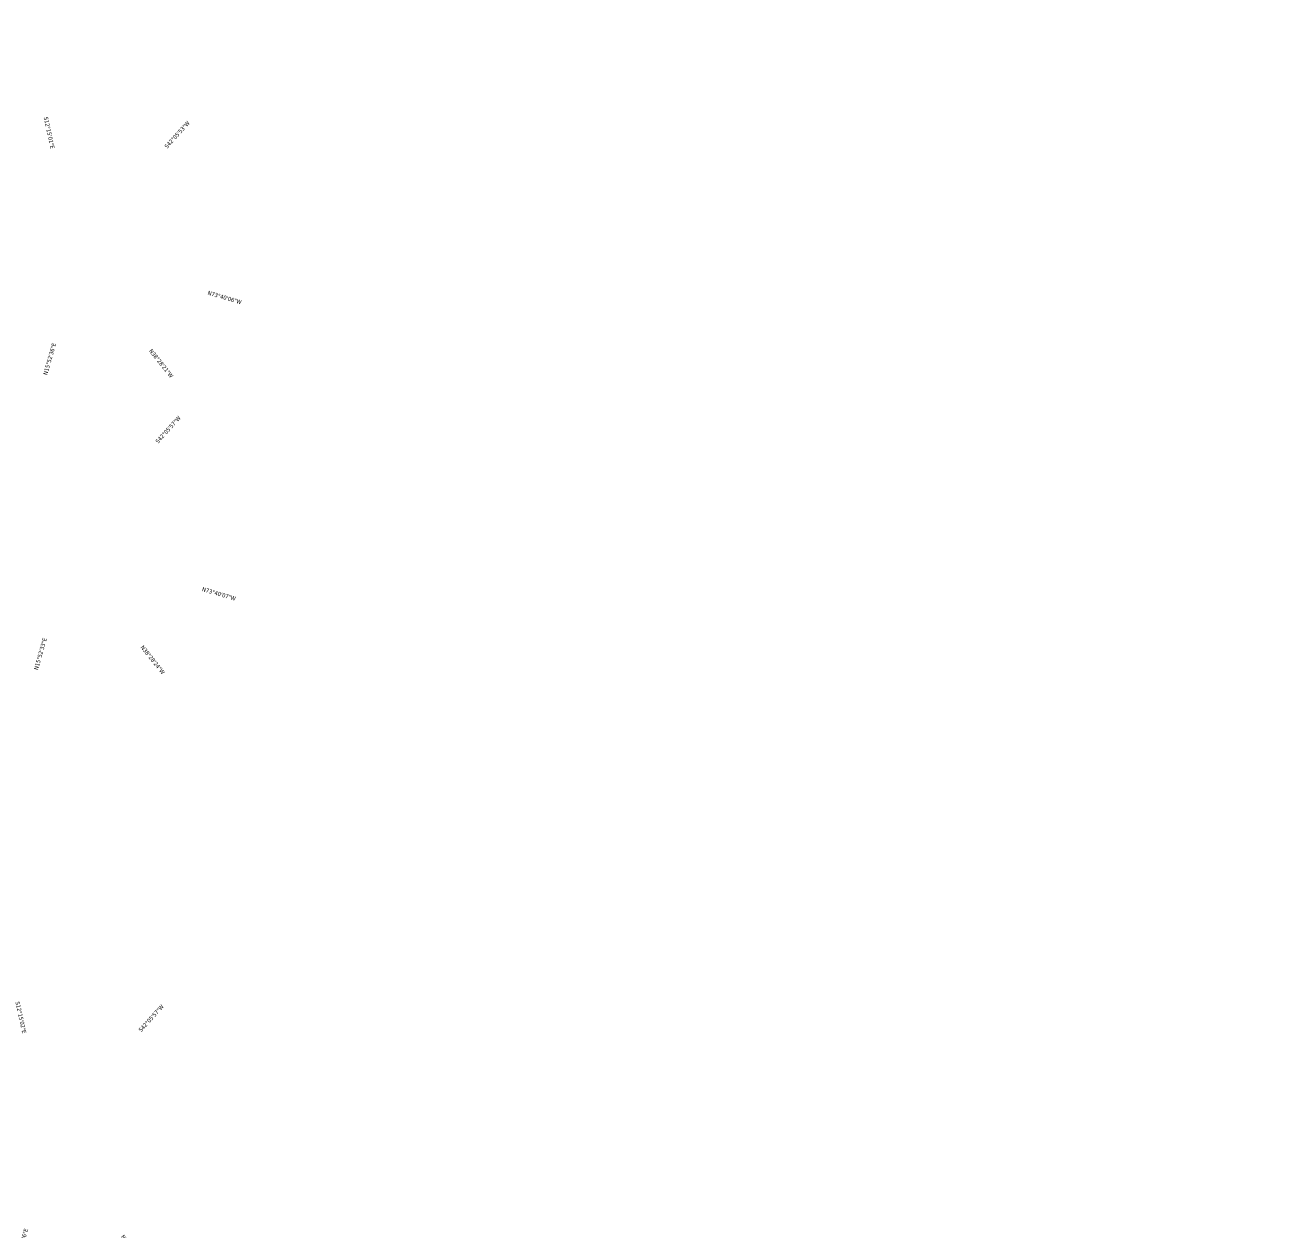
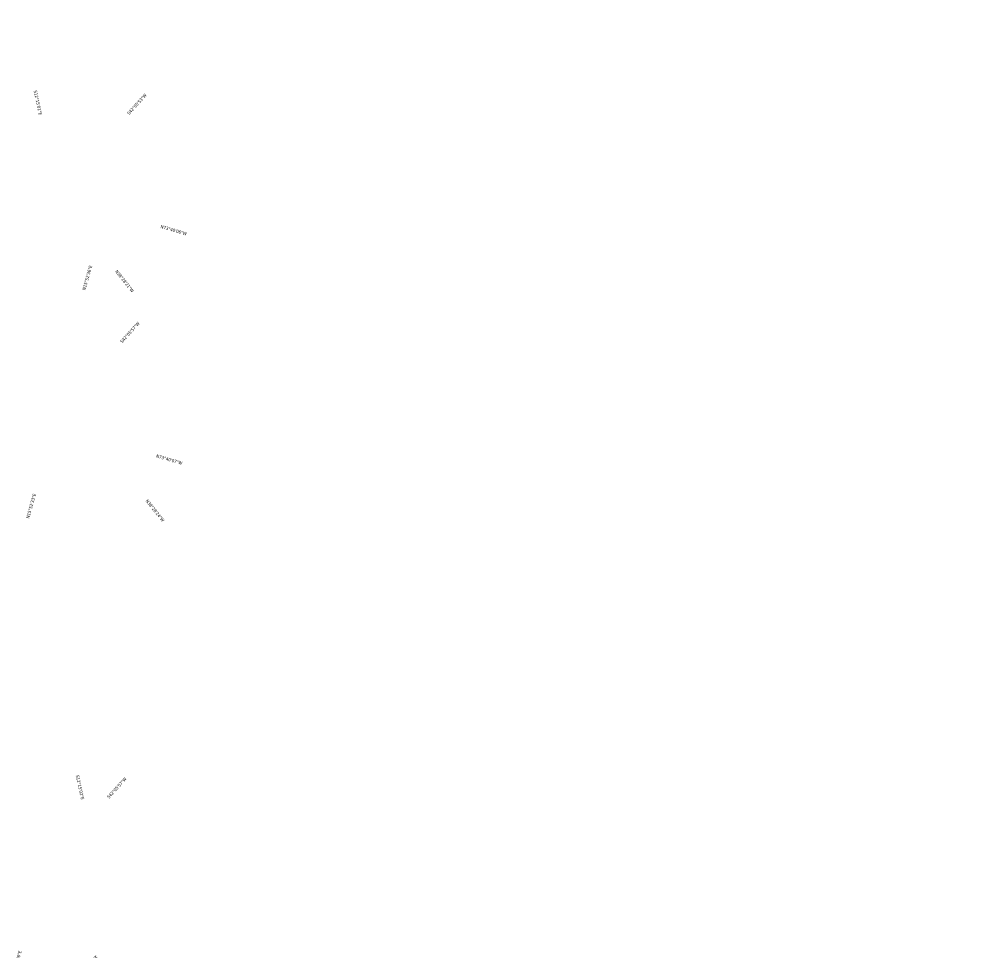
text: (48, 358) -> (86, 277), moved
text: (152, 659) -> (154, 510), moved
text: (20, 1017) -> (79, 787), moved

